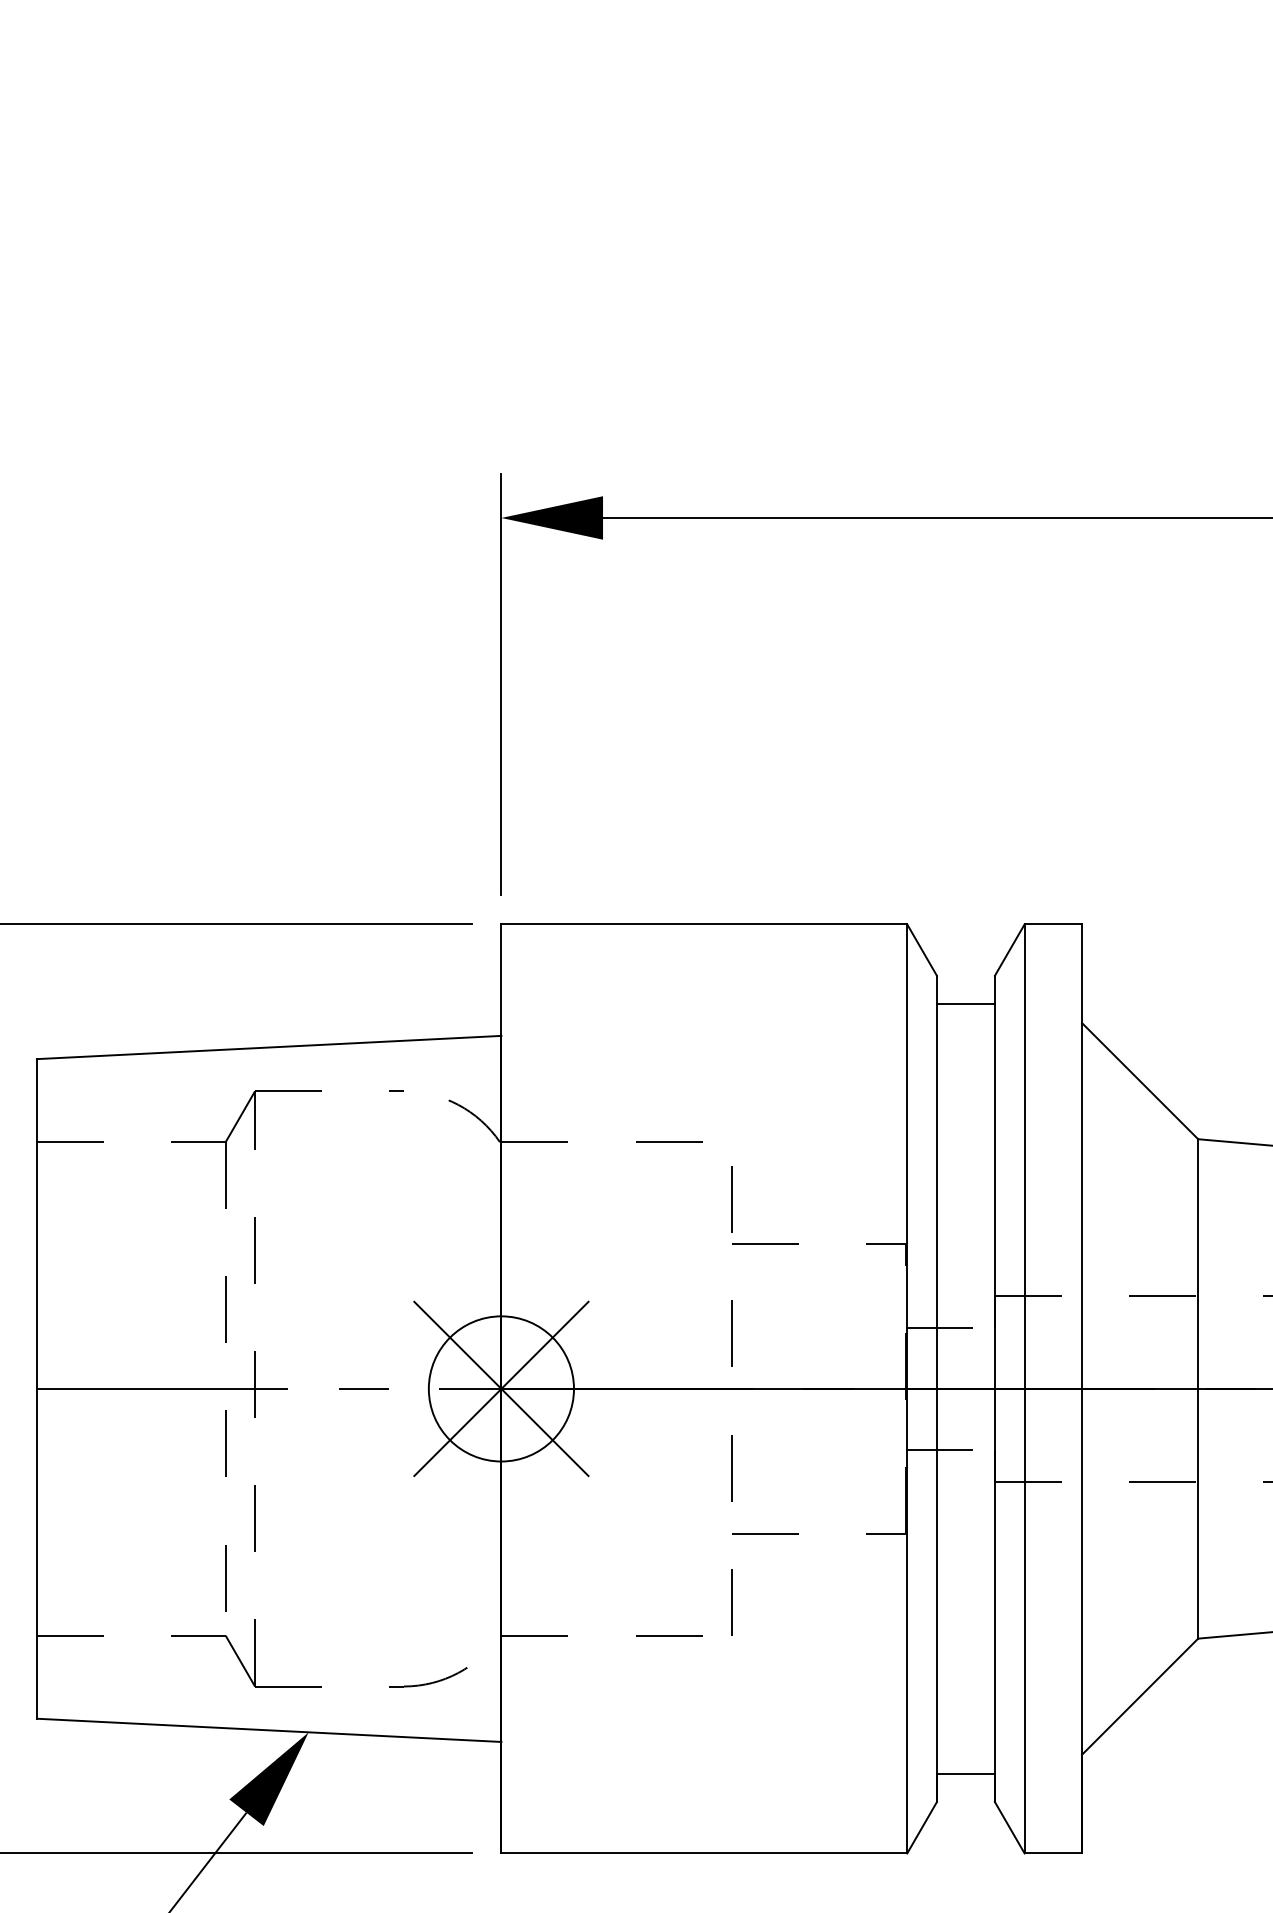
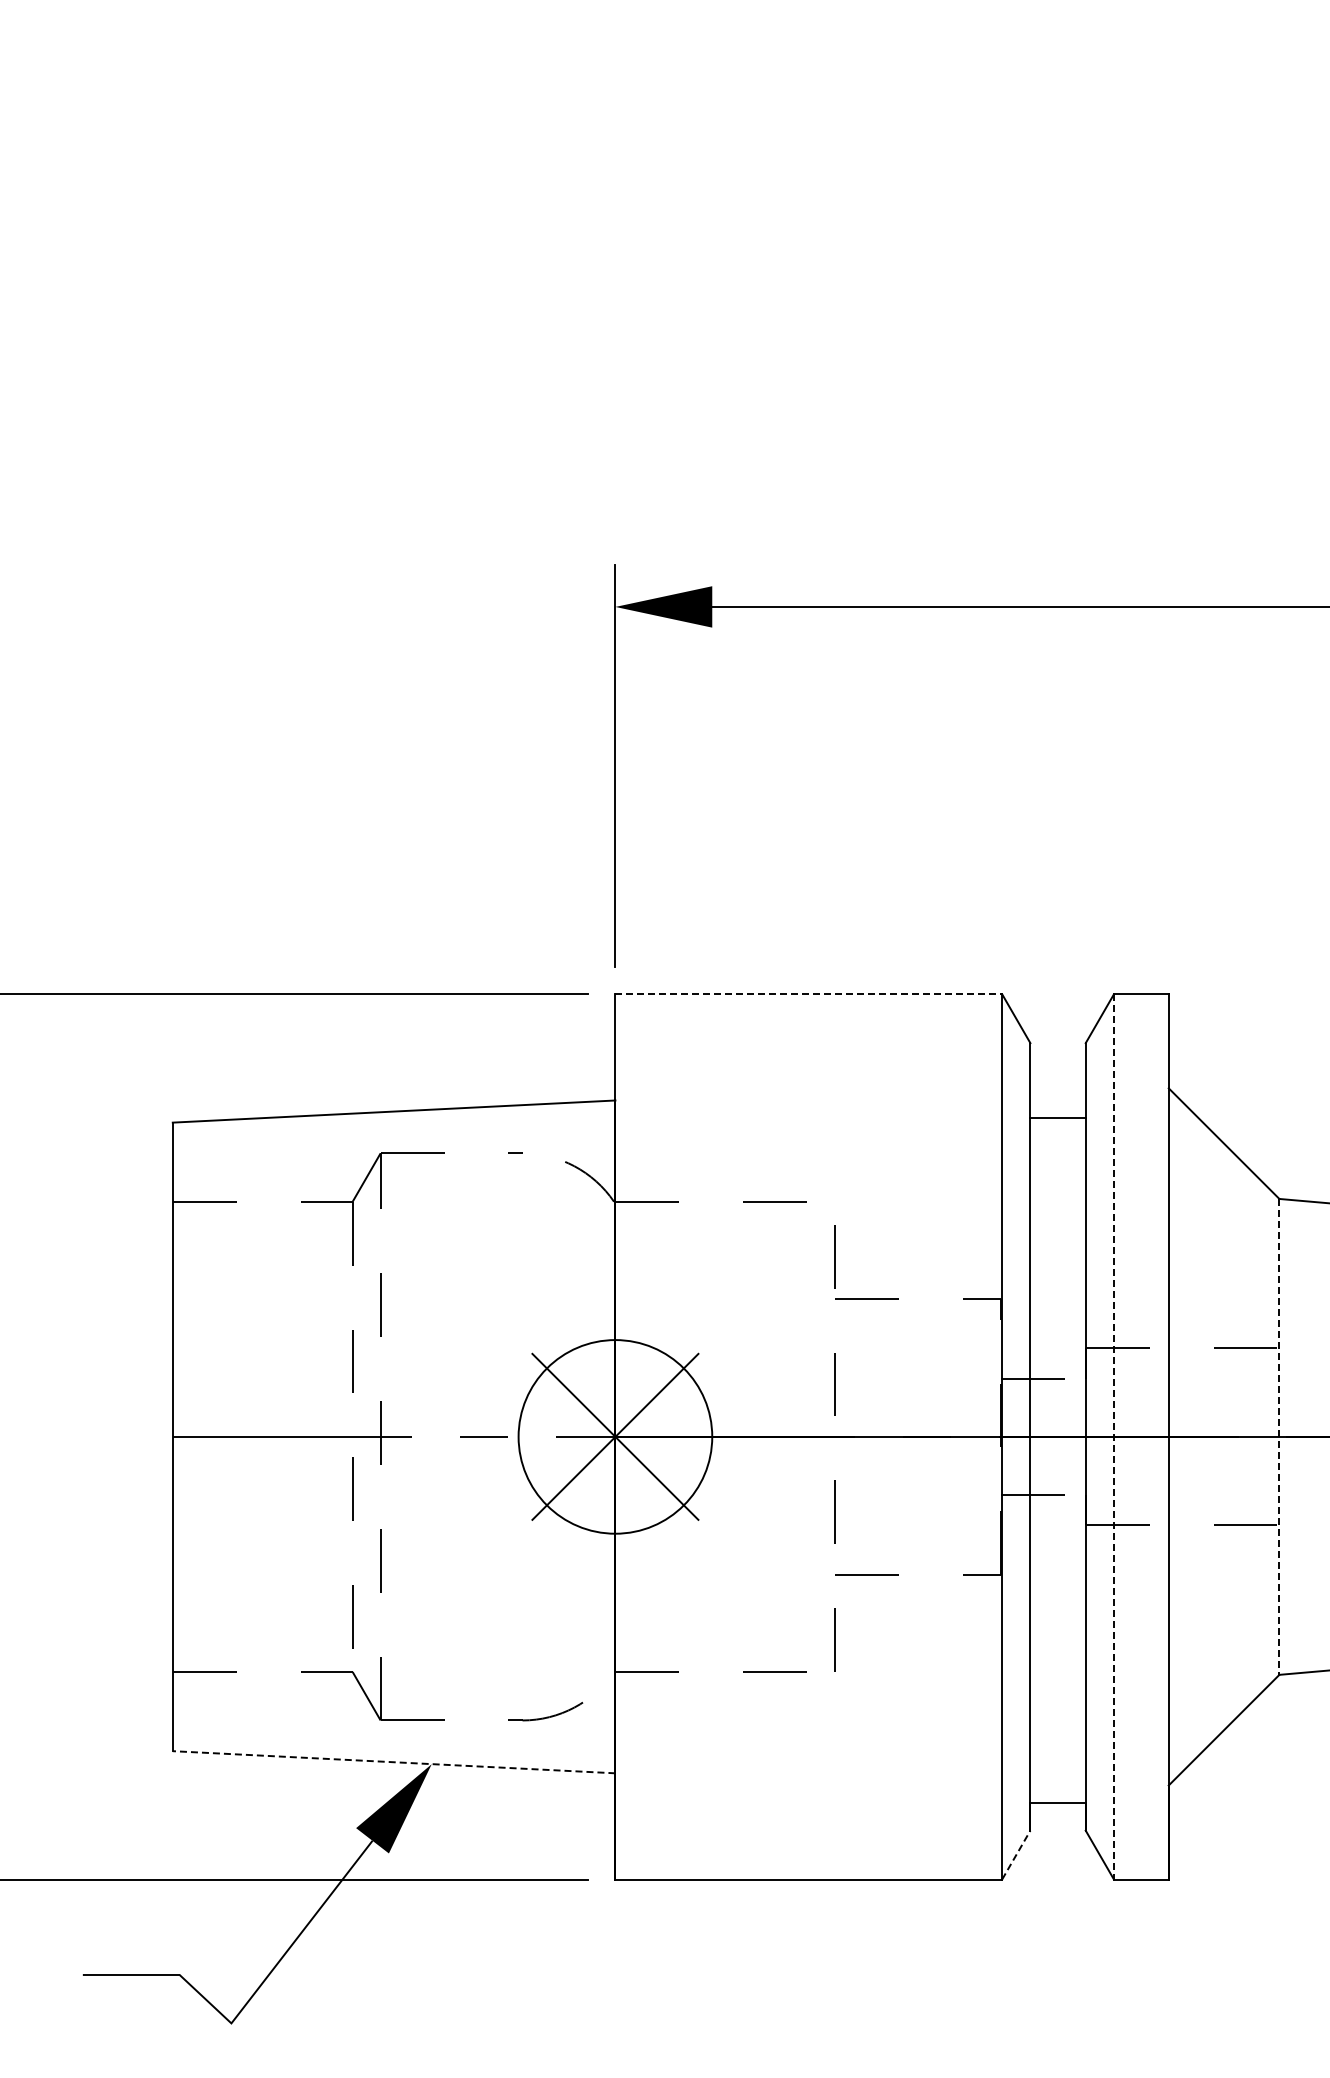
line: (705, 924) -> (809, 994), solid -> dashed
line: (965, 1004) -> (1057, 1118), moved
circle: (501, 1388) -> (615, 1436), size x1.4
line: (1024, 1388) -> (1113, 1436), solid -> dashed
line: (1198, 1388) -> (1279, 1436), solid -> dashed
line: (269, 1730) -> (394, 1762), solid -> dashed
line: (922, 1827) -> (1016, 1854), solid -> dashed

